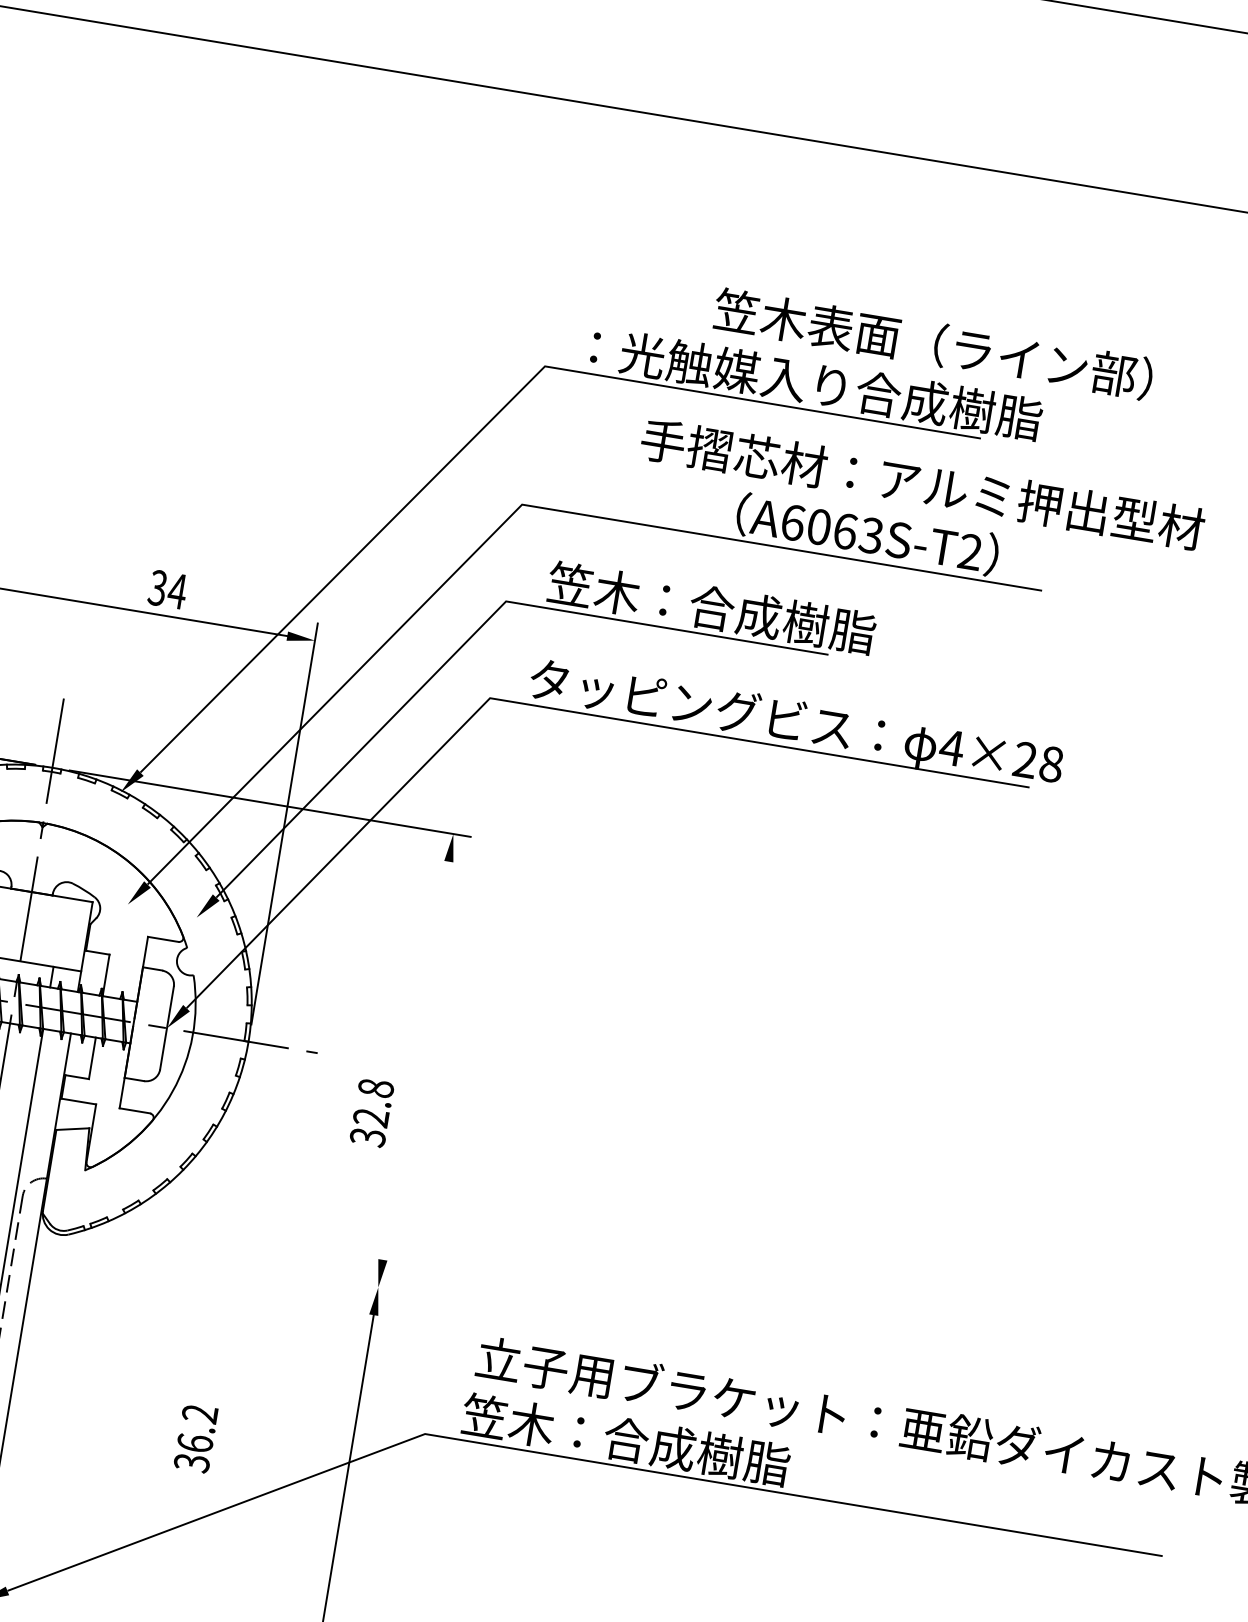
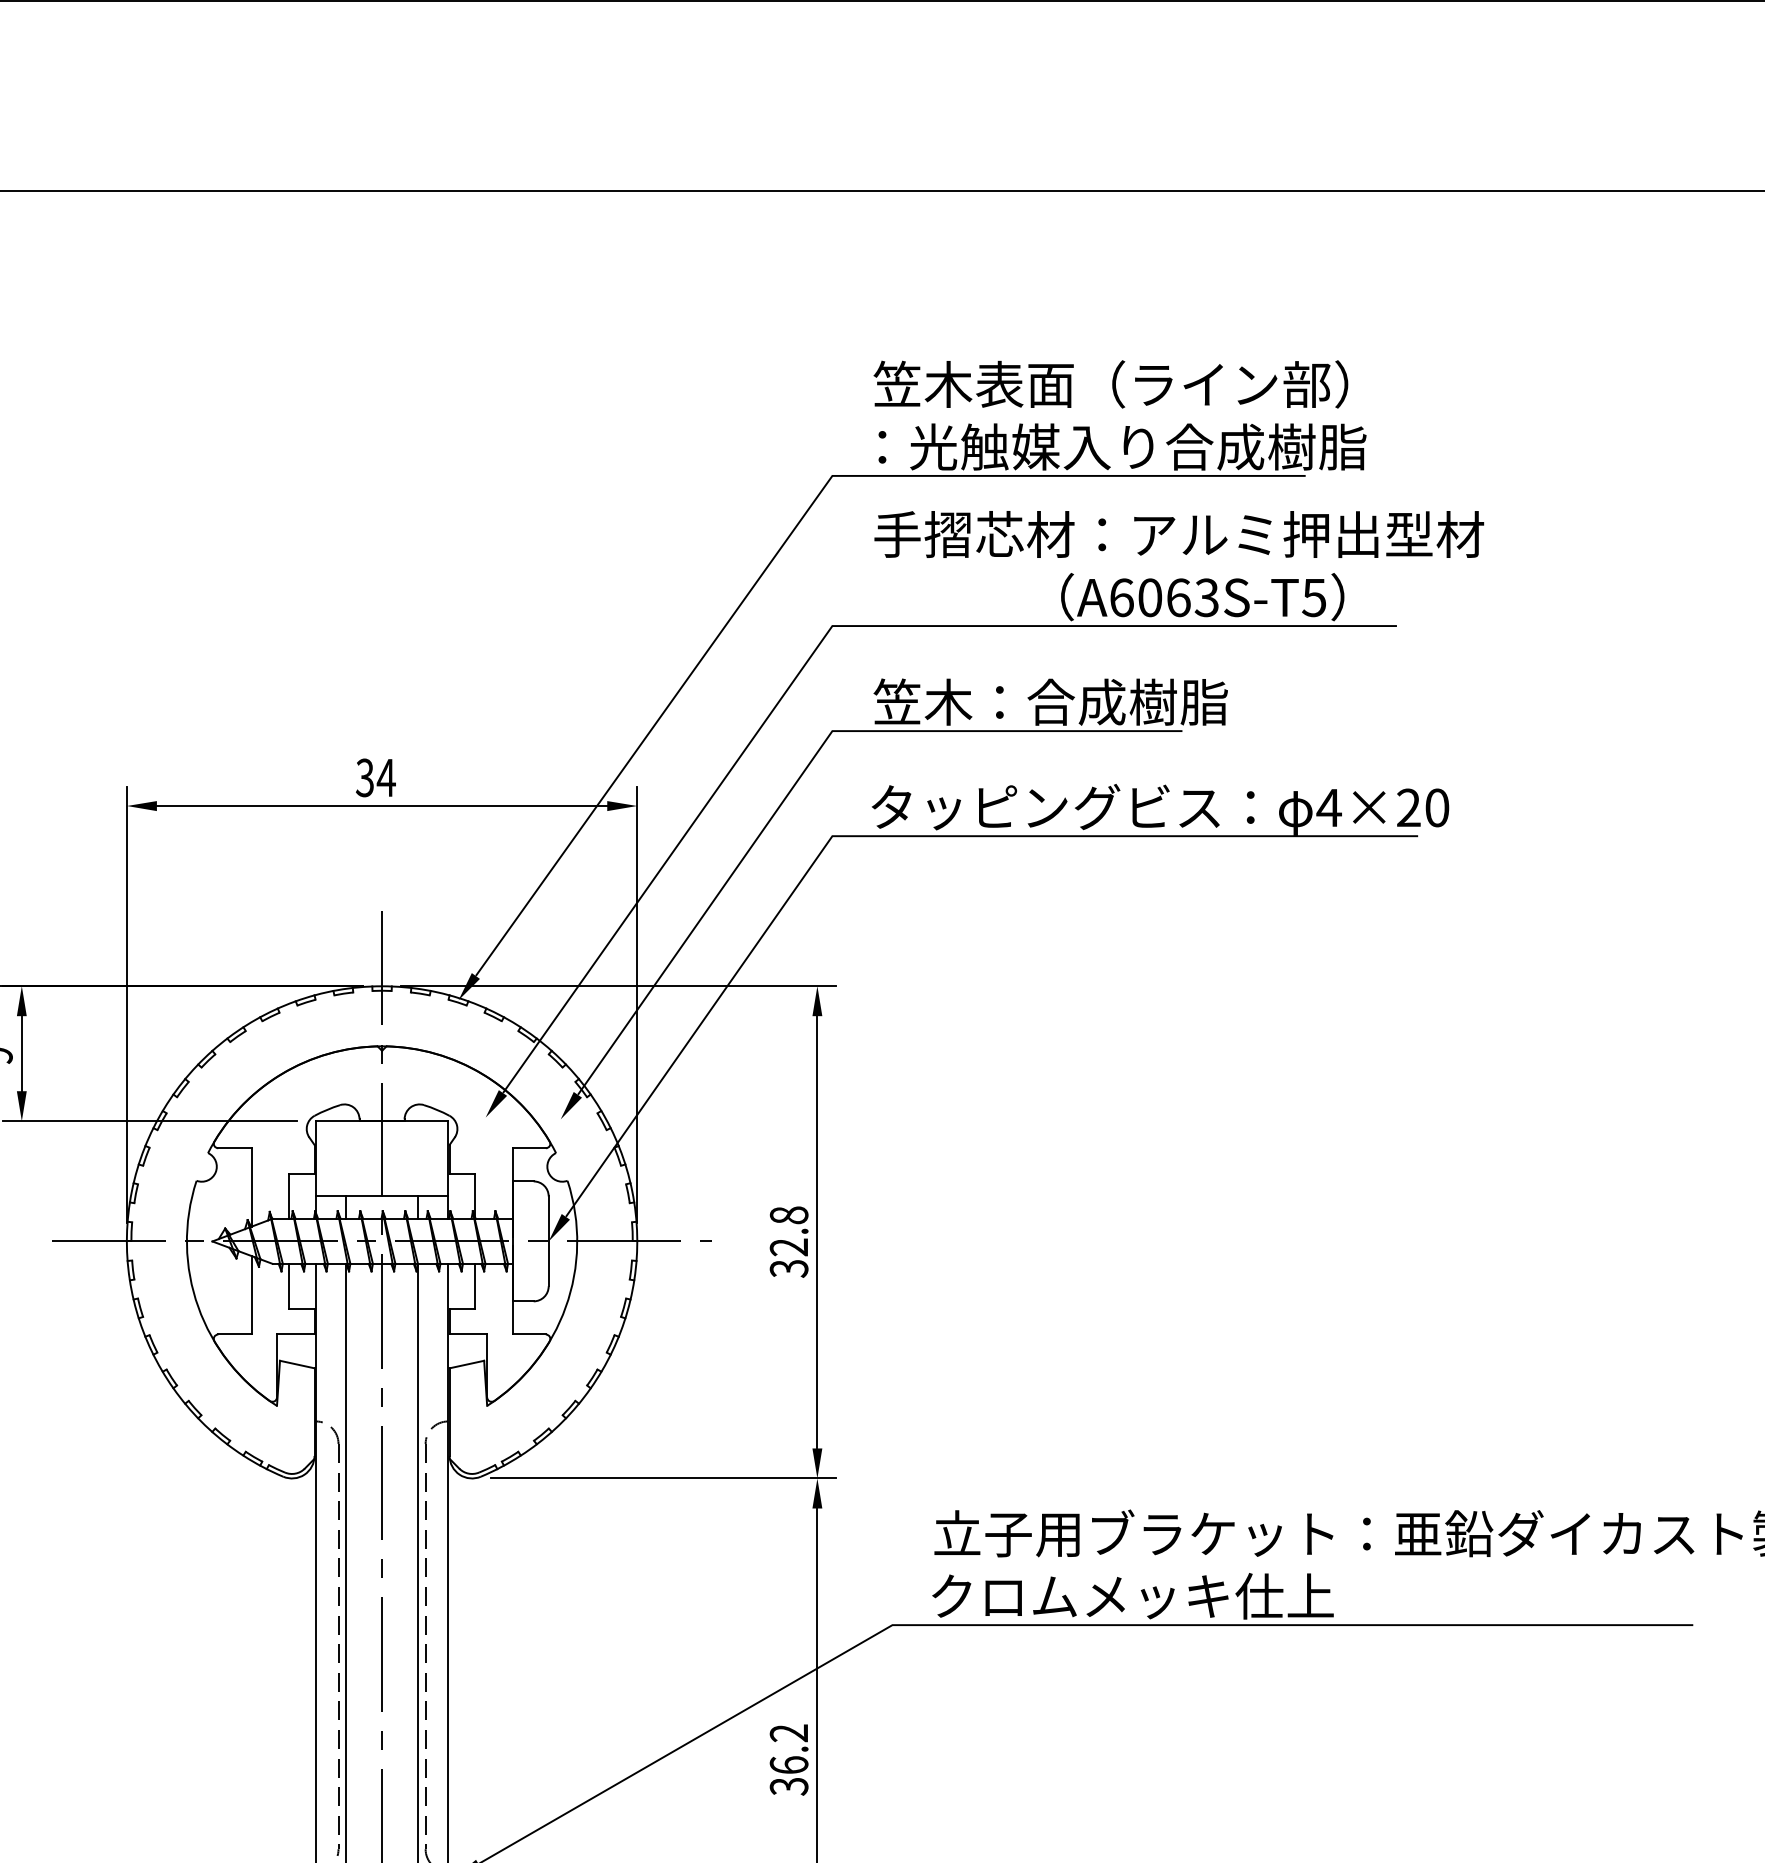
text: (933, 344) -> (1110, 384), moved
text: (923, 484) -> (1179, 534), moved
text: (970, 551) -> (1314, 597), A6063S-T2 -> A6063S-T5
text: (167, 589) -> (375, 777), moved
text: (1051, 764) -> (1437, 807), 4×28 -> 4×20
line: (415, 1060) -> (817, 1232), added
text: (371, 1112) -> (788, 1241), moved
line: (236, 1264) -> (663, 1478), added
text: (195, 1437) -> (788, 1759), moved
text: (648, 1443) -> (1130, 1595), 笠木：合成樹脂 -> クロムメッキ仕上

